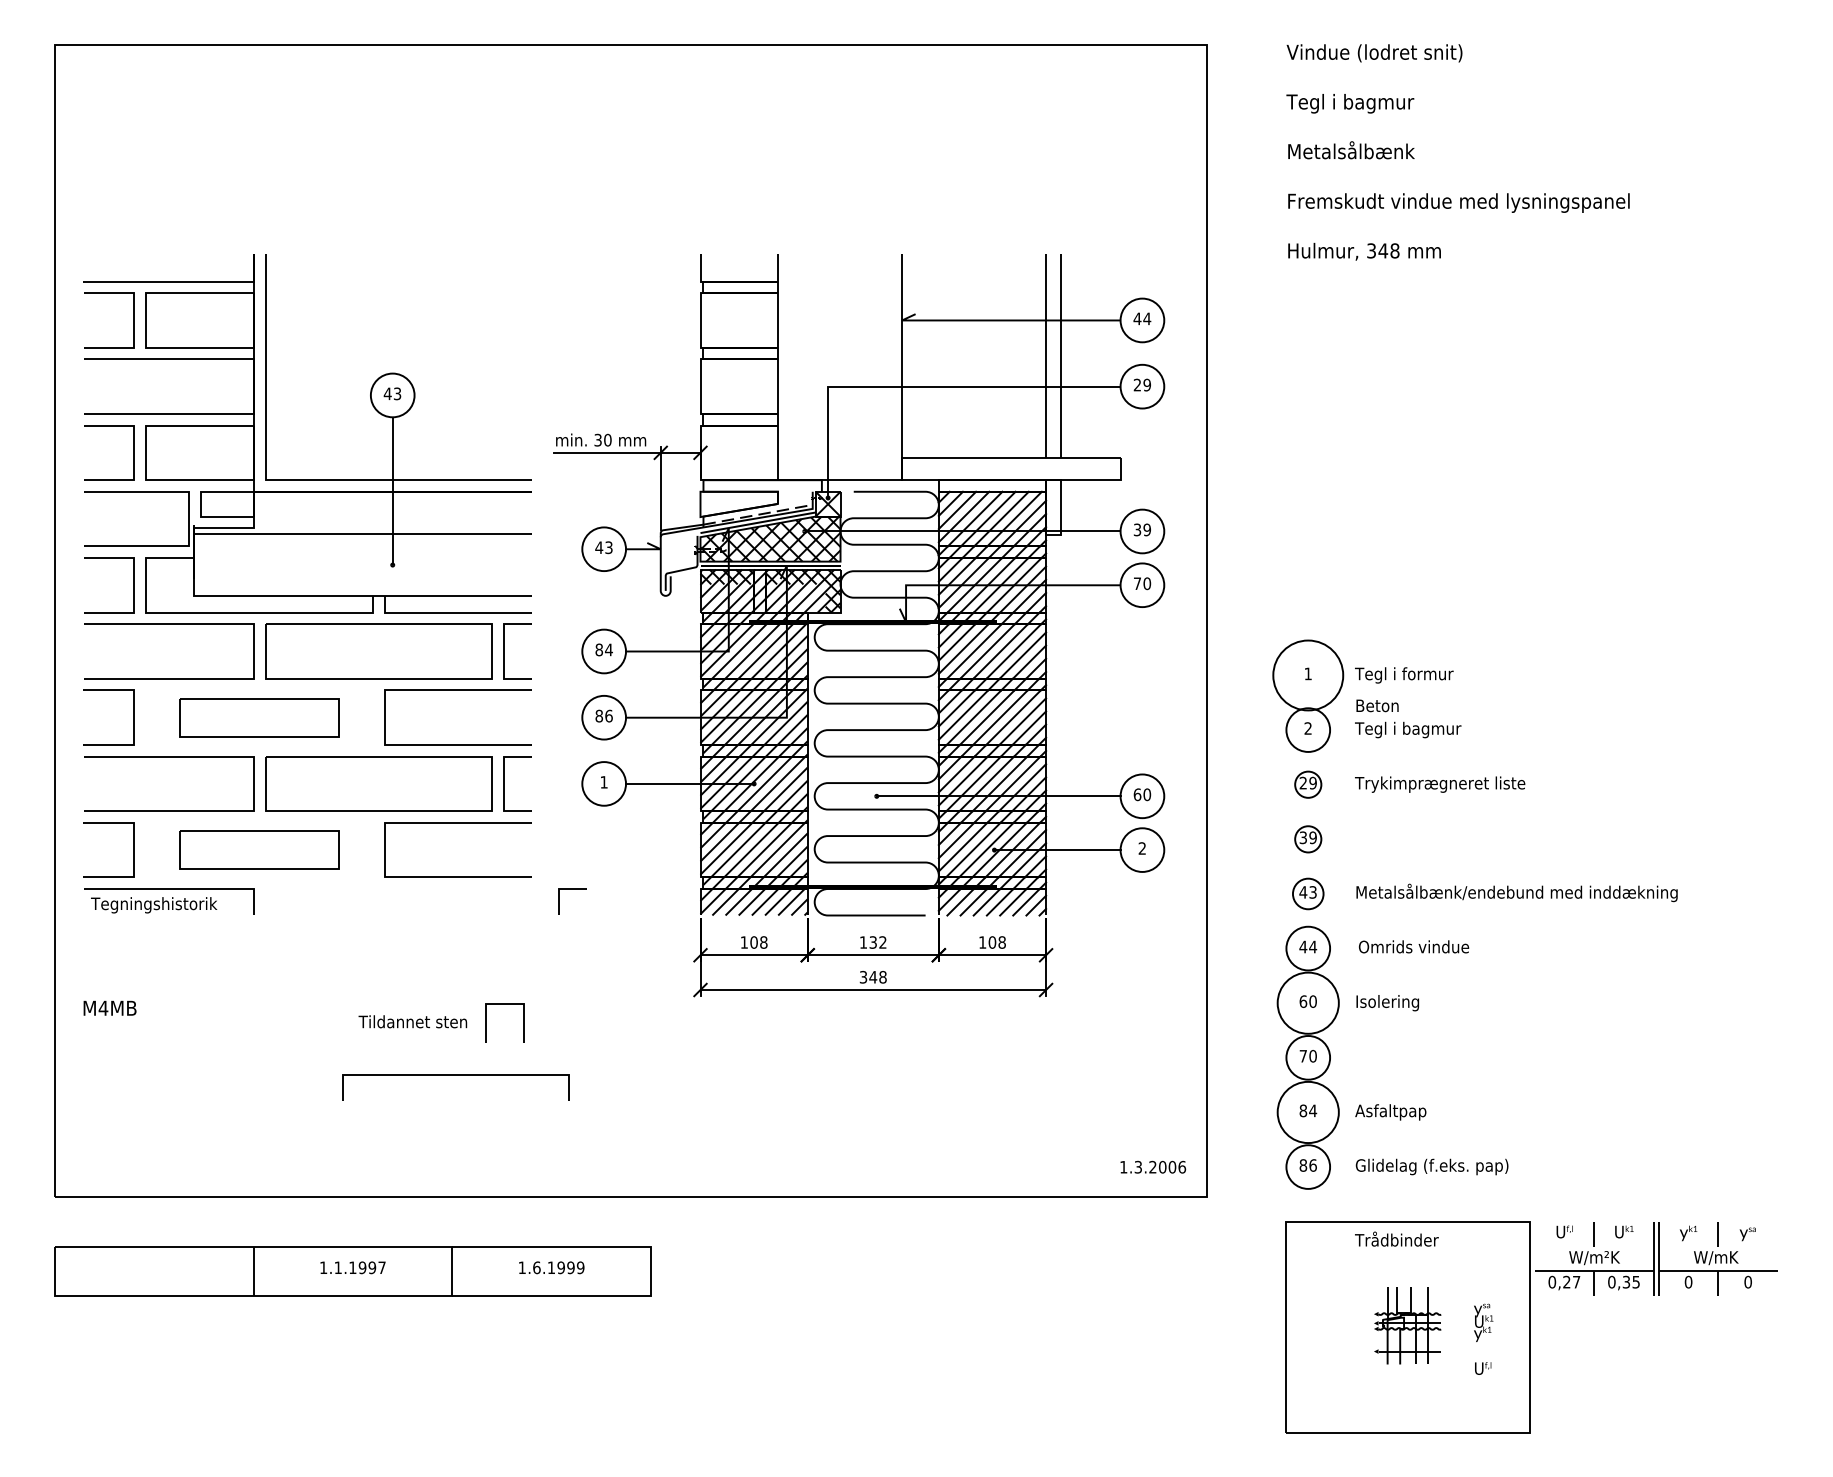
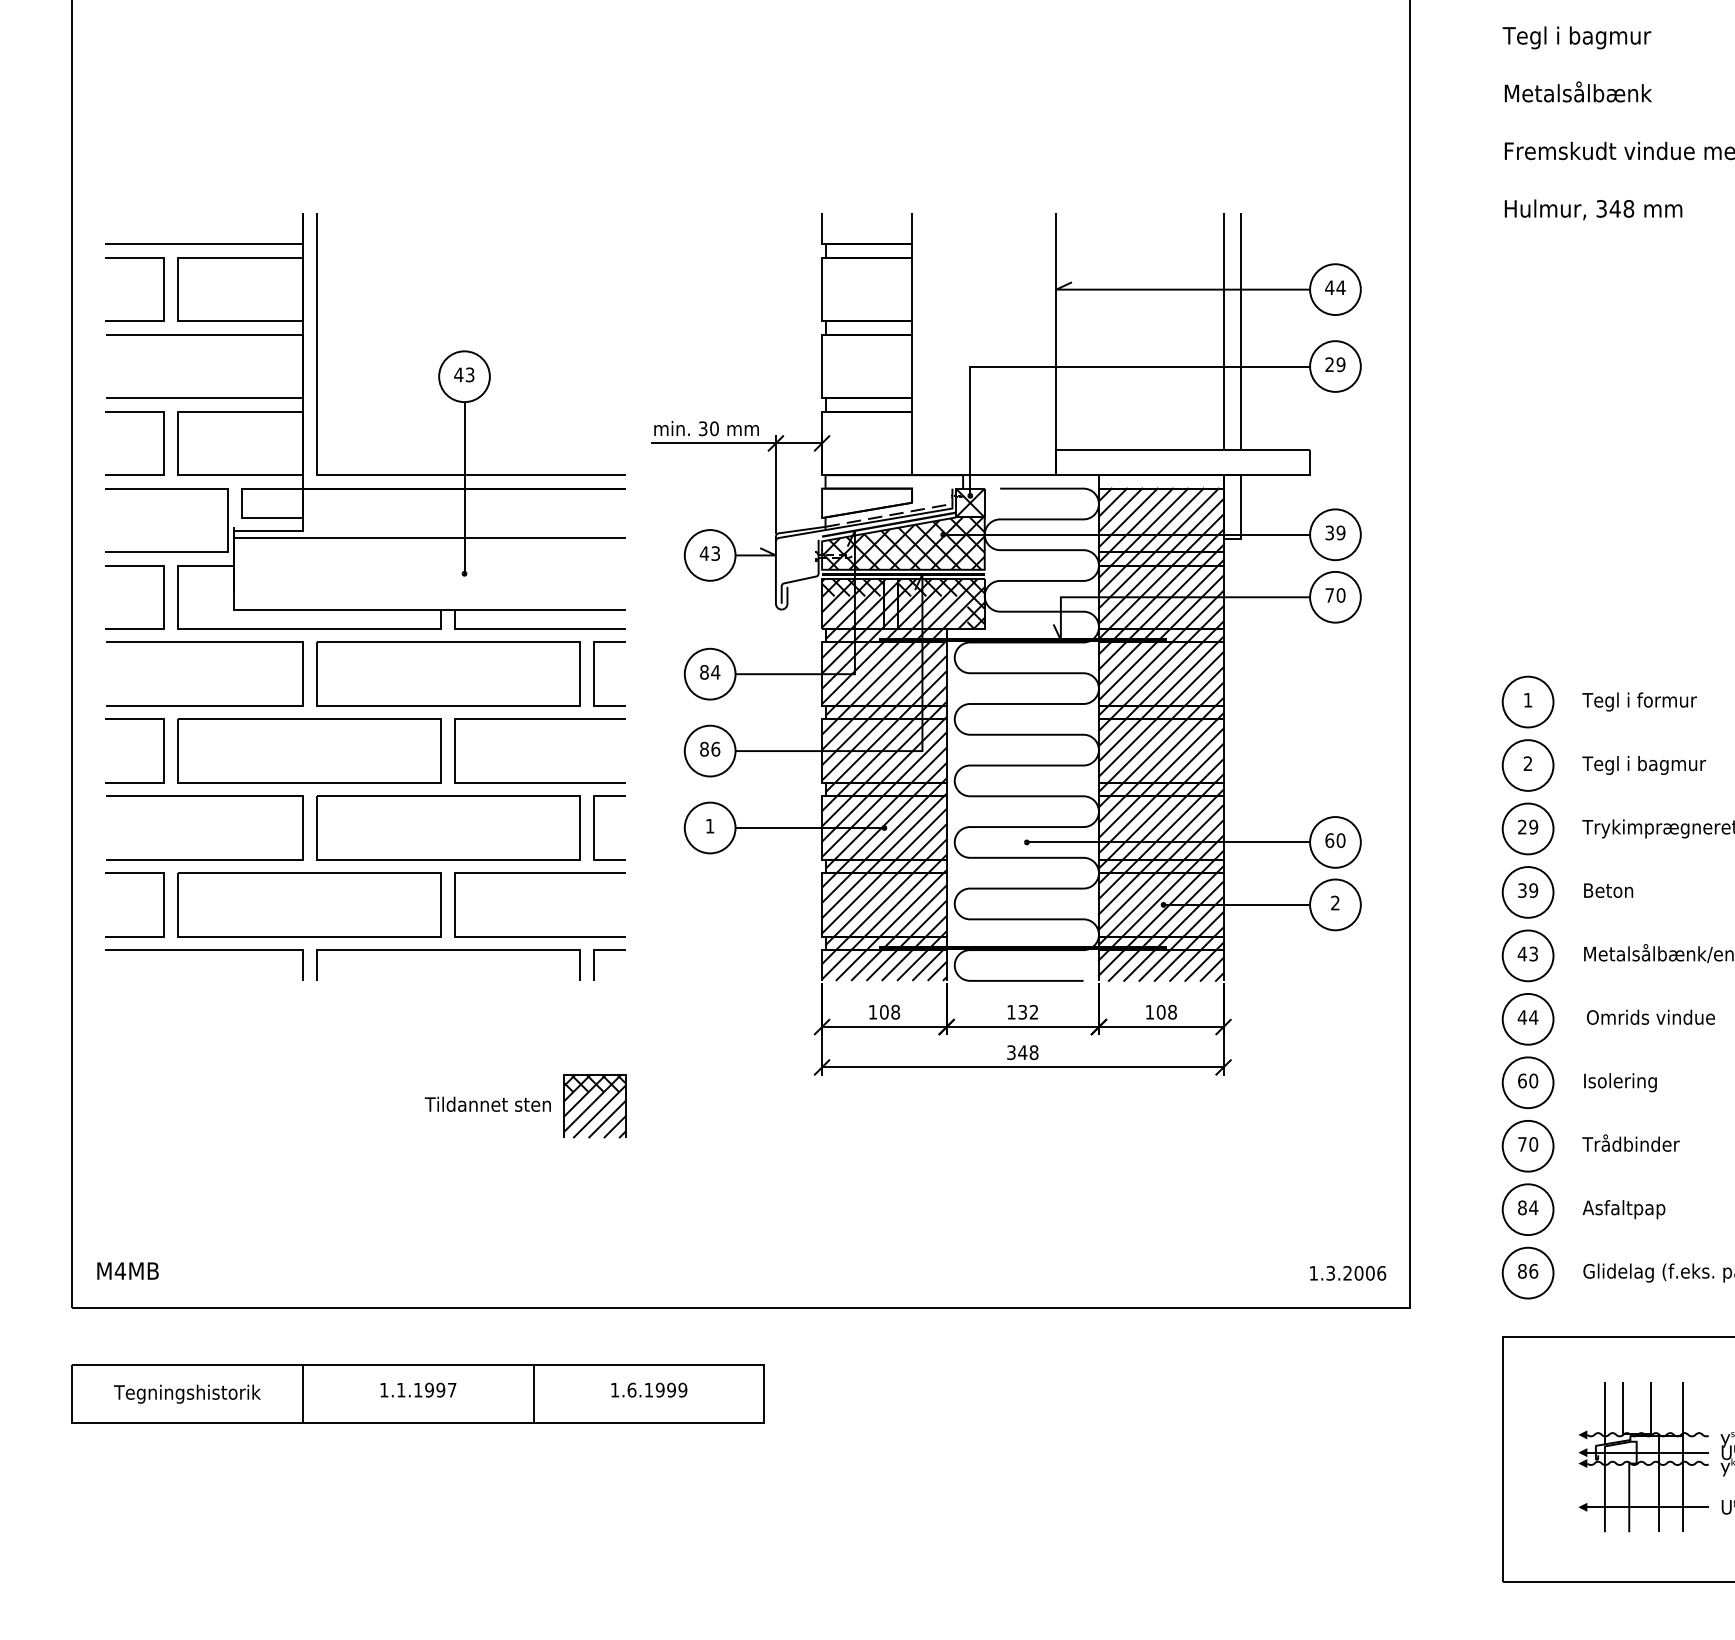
circle: (1308, 675) -> (1528, 702), size x0.62
text: (1377, 705) -> (1608, 890), moved
part: (259, 717) -> (309, 750), size x1.43
circle: (1308, 784) -> (1528, 828), size x1.67
circle: (1308, 839) -> (1528, 892), size x1.67
part: (259, 849) -> (309, 904), size x1.43
line: (572, 889) -> (609, 950), moved
circle: (1308, 893) -> (1528, 955), size x1.43
text: (154, 905) -> (187, 1394), moved
circle: (1308, 1003) -> (1528, 1083), size x0.71
text: (109, 1007) -> (127, 1270), moved
part: (504, 1023) -> (594, 1106), size x1.43
line: (455, 1075) -> (448, 950), moved
circle: (1308, 1112) -> (1528, 1209), size x0.71
text: (1396, 1238) -> (1630, 1142), moved
part: (1407, 1325) -> (1643, 1457), size x1.67

